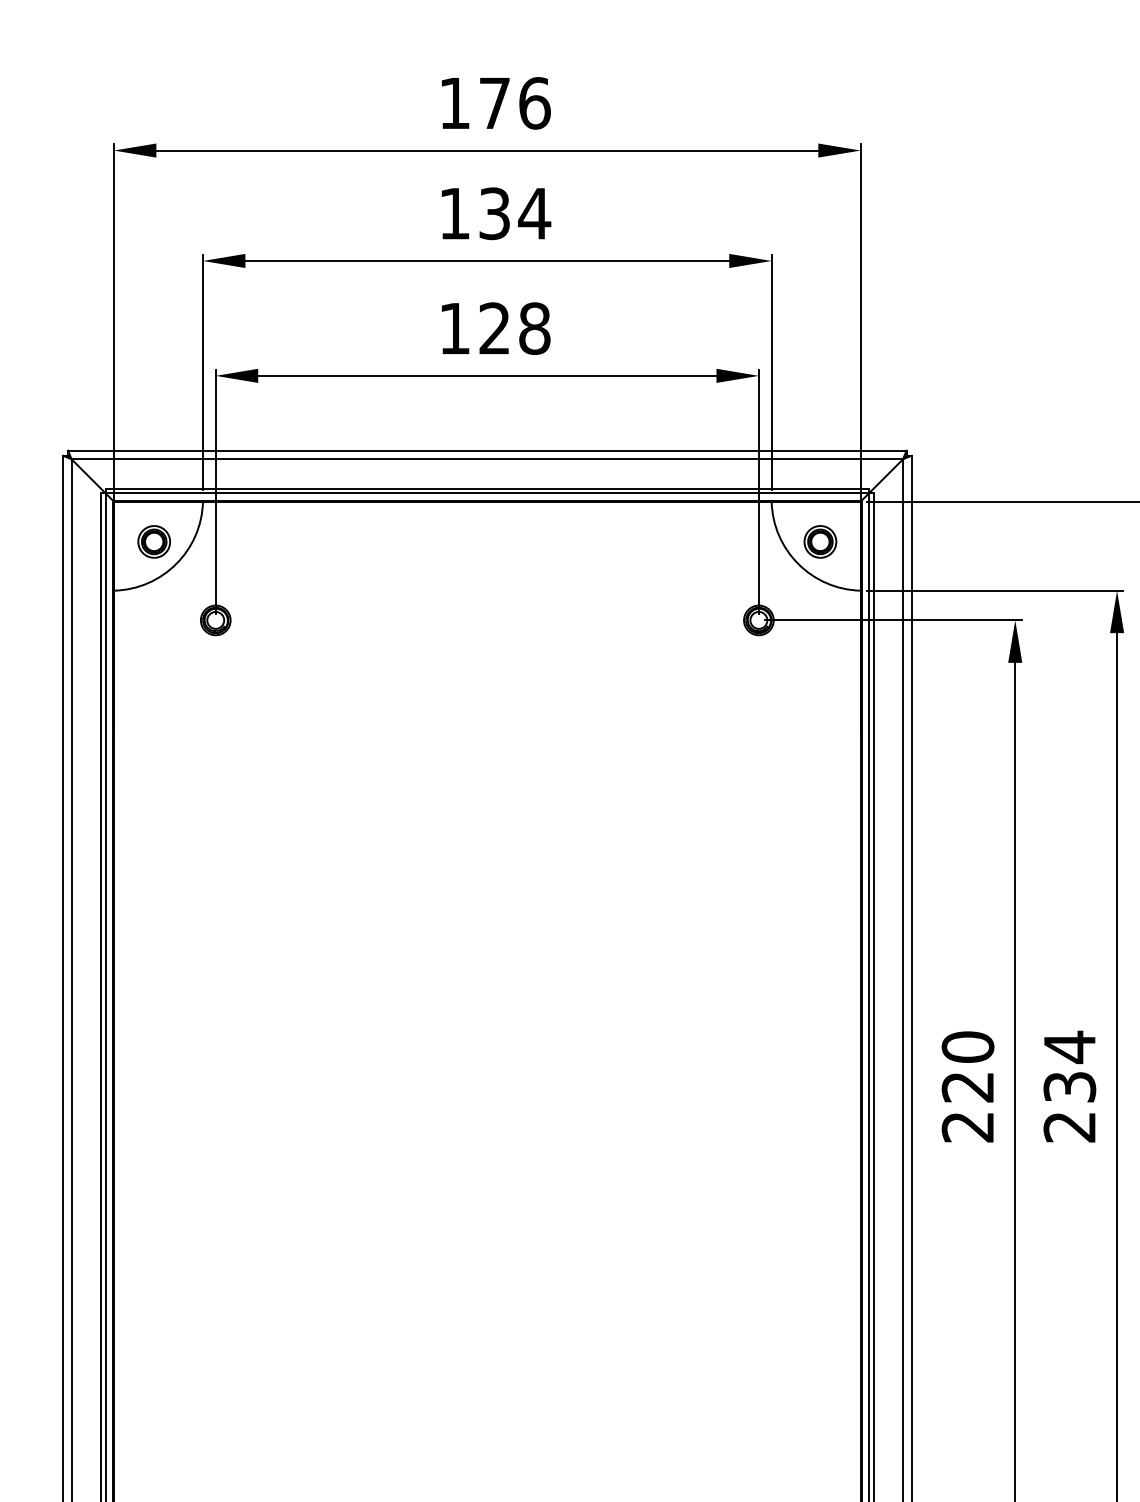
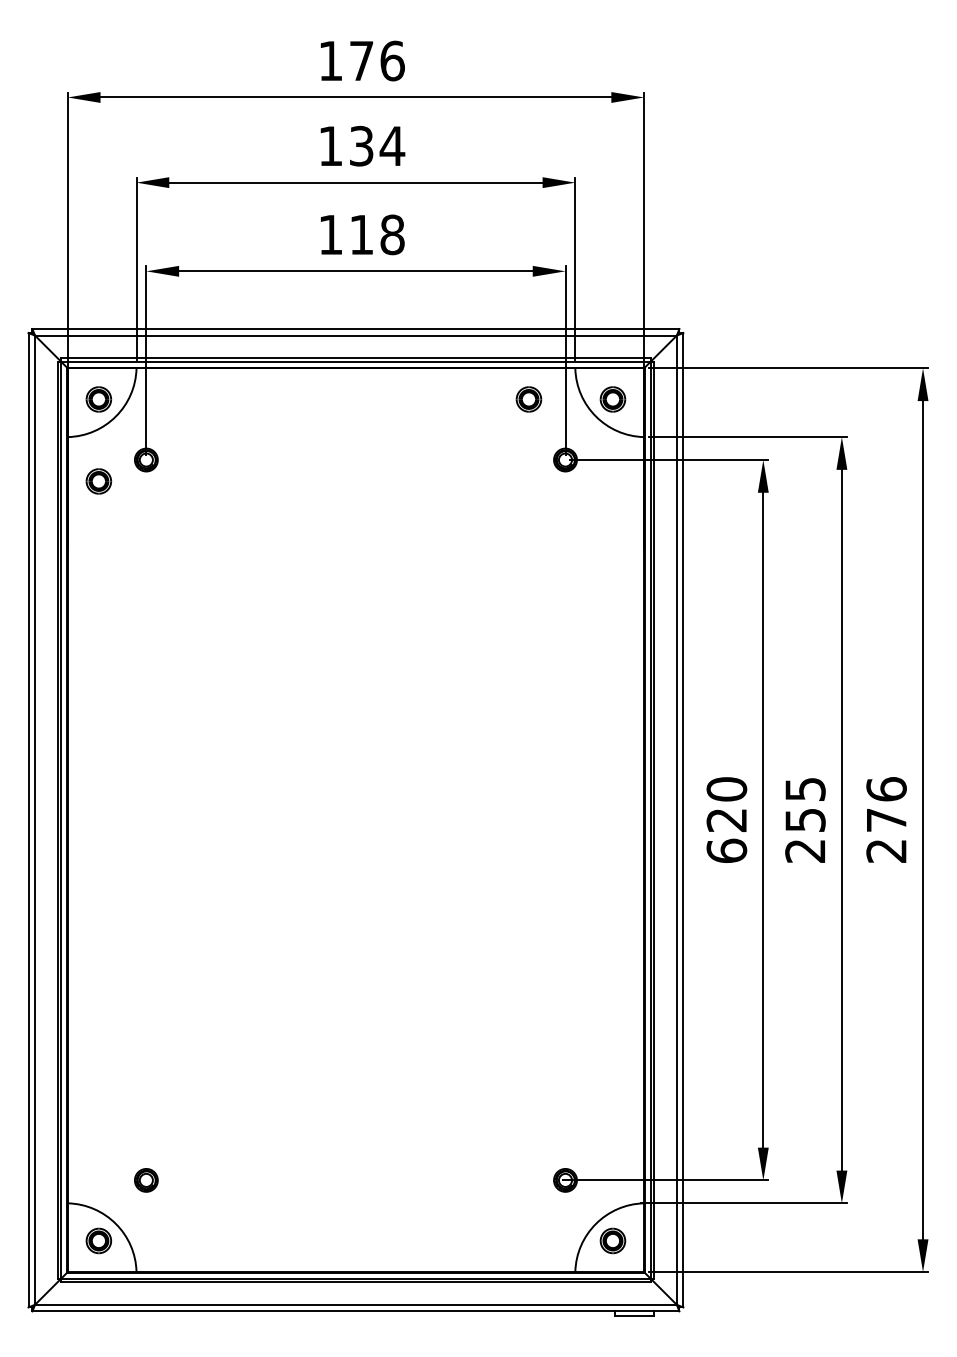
text: (494, 328) -> (361, 234), 128 -> 118
part: (710, 541) -> (528, 399), added
part: (153, 648) -> (98, 481), added
text: (1069, 1065) -> (805, 803), 234 -> 255
text: (967, 1126) -> (726, 850), 220 -> 620

